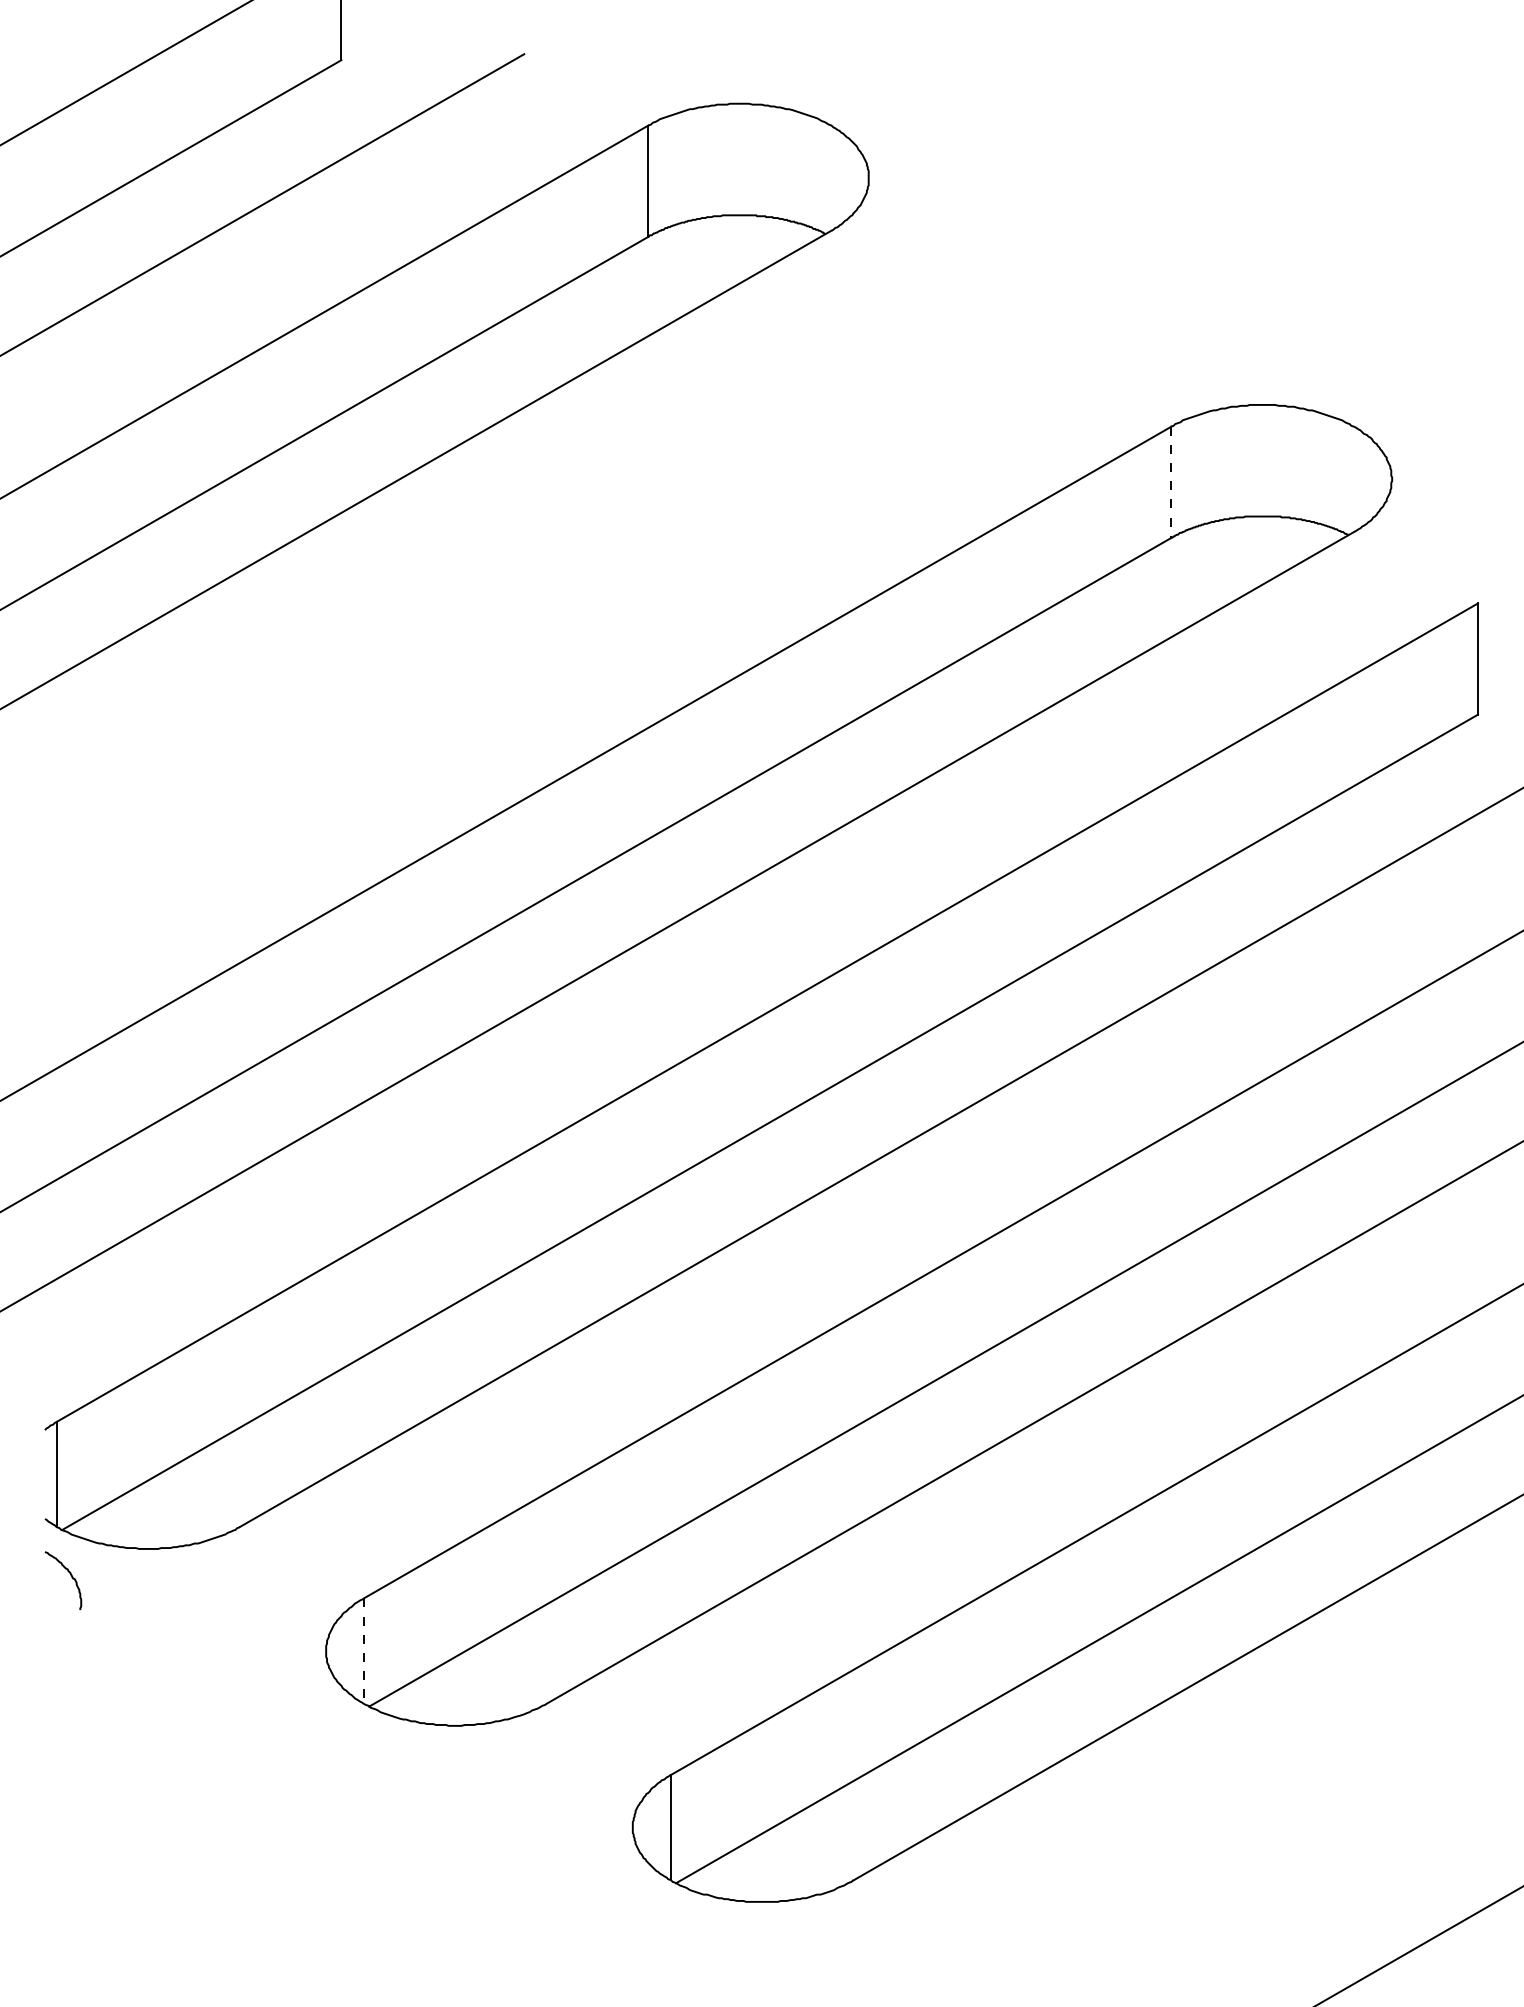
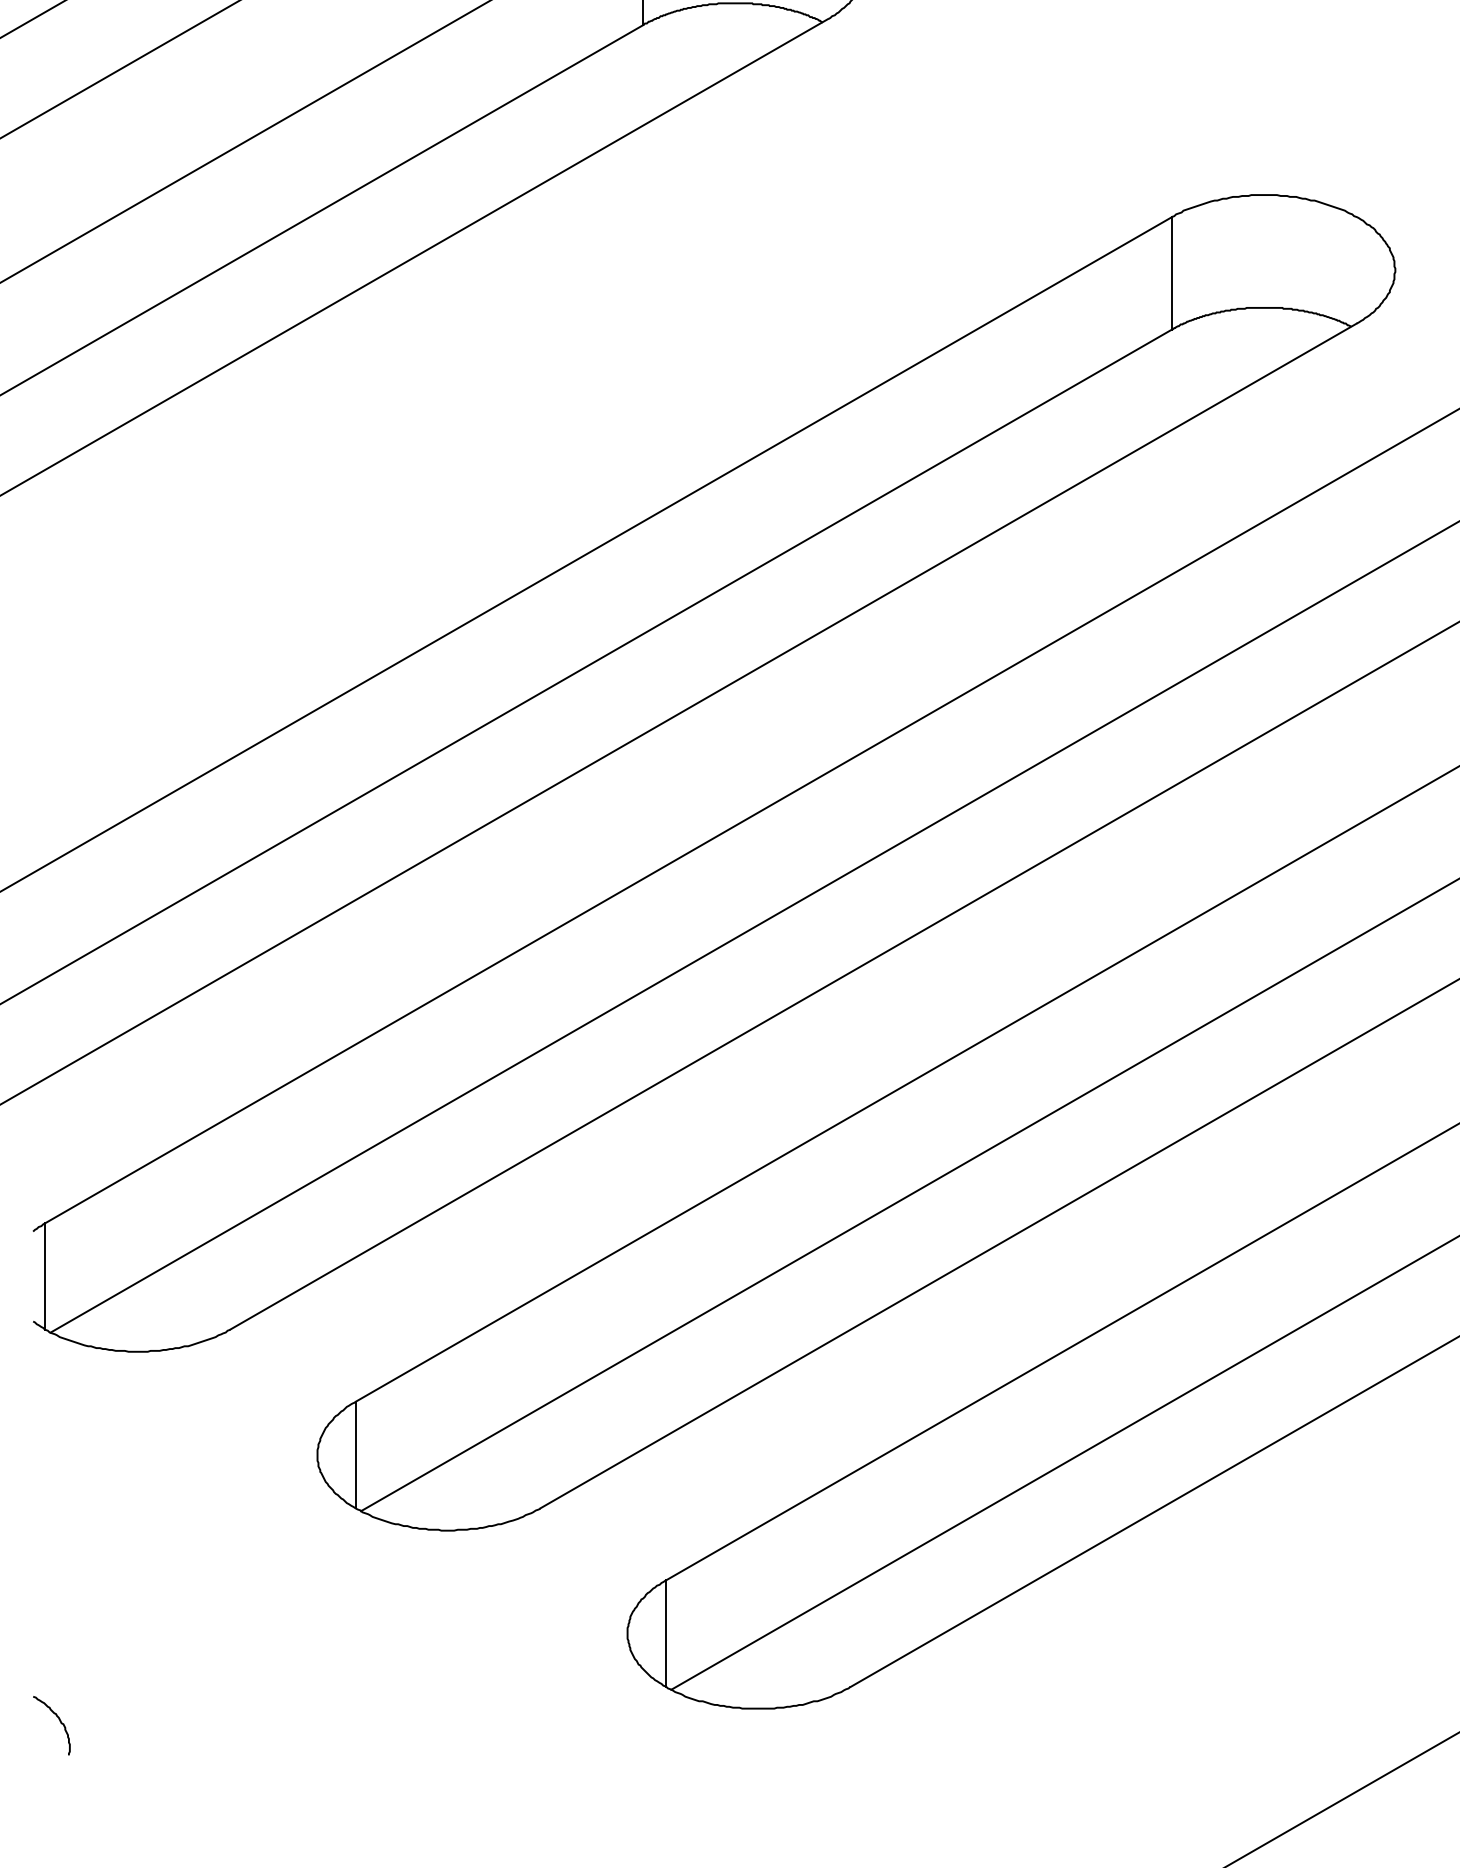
line: (1171, 482) -> (1172, 273), dashed -> solid
curve: (71, 1577) -> (60, 1722), moved
line: (363, 1651) -> (355, 1455), dashed -> solid

